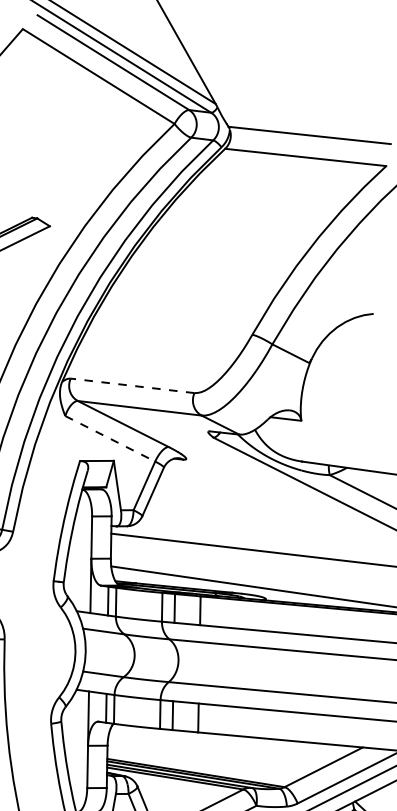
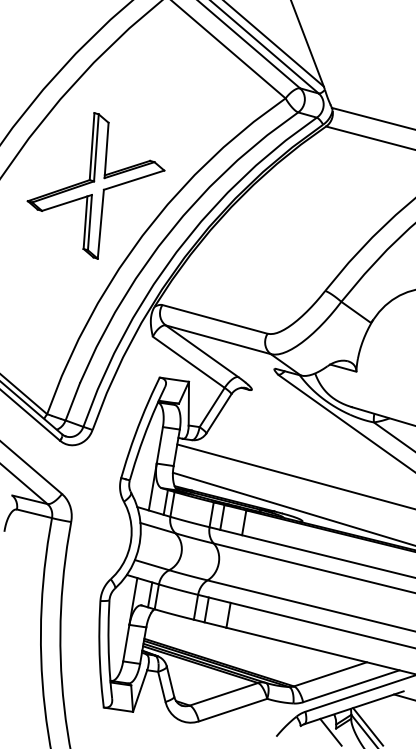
line: (132, 386) -> (214, 319), dashed -> solid
line: (111, 438) -> (189, 362), dashed -> solid

